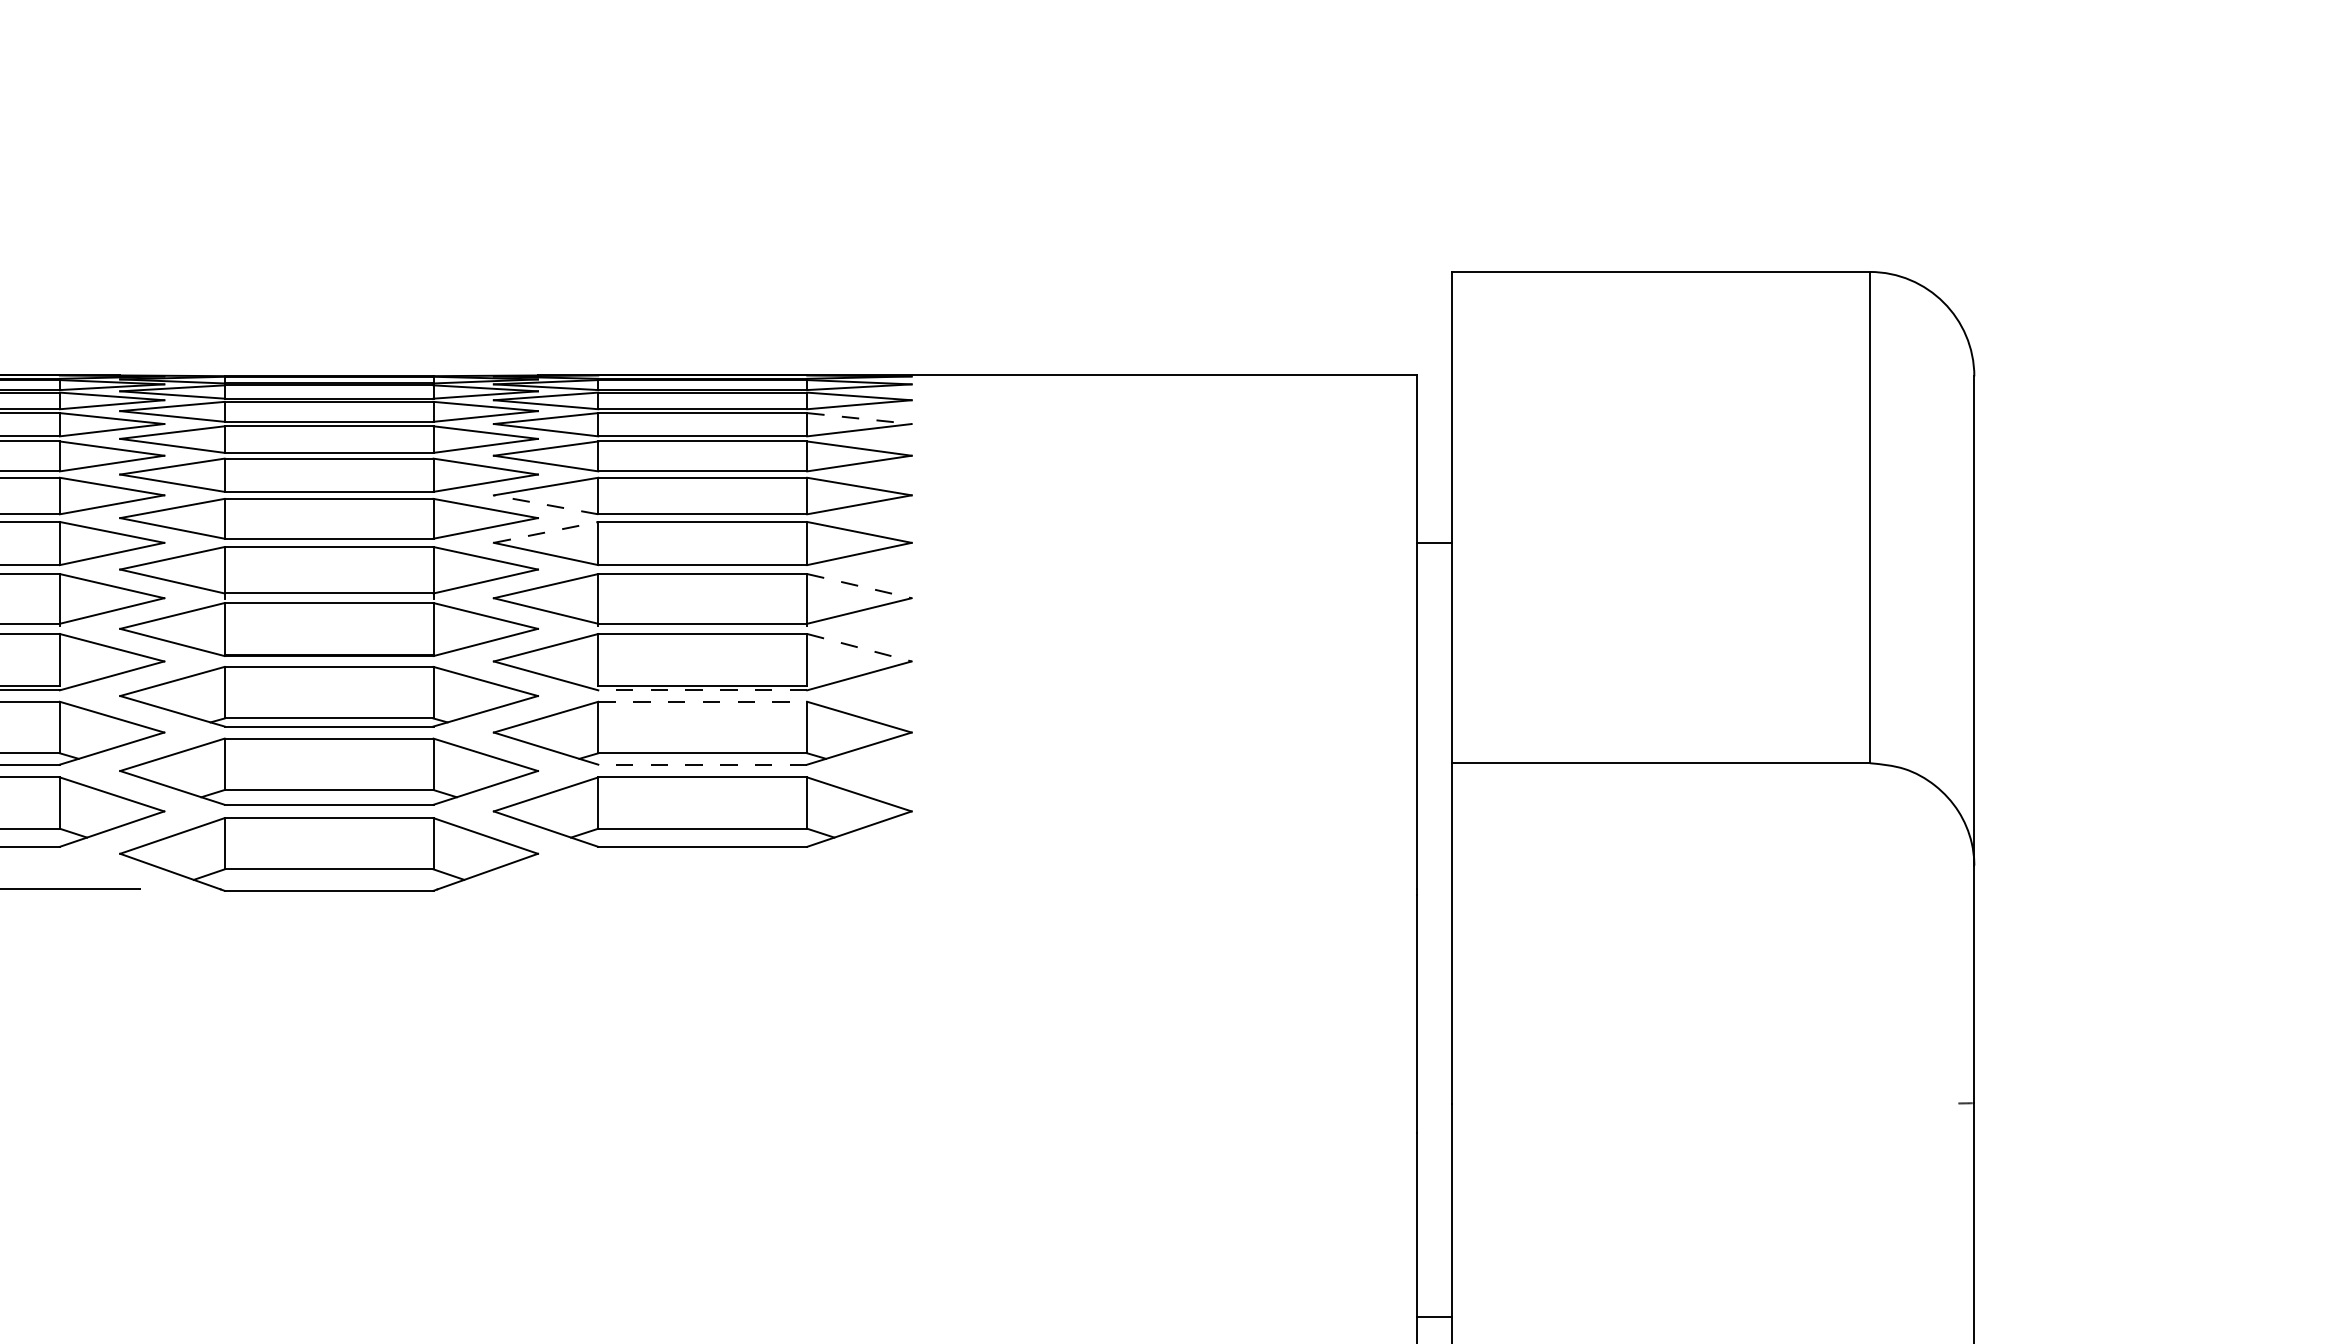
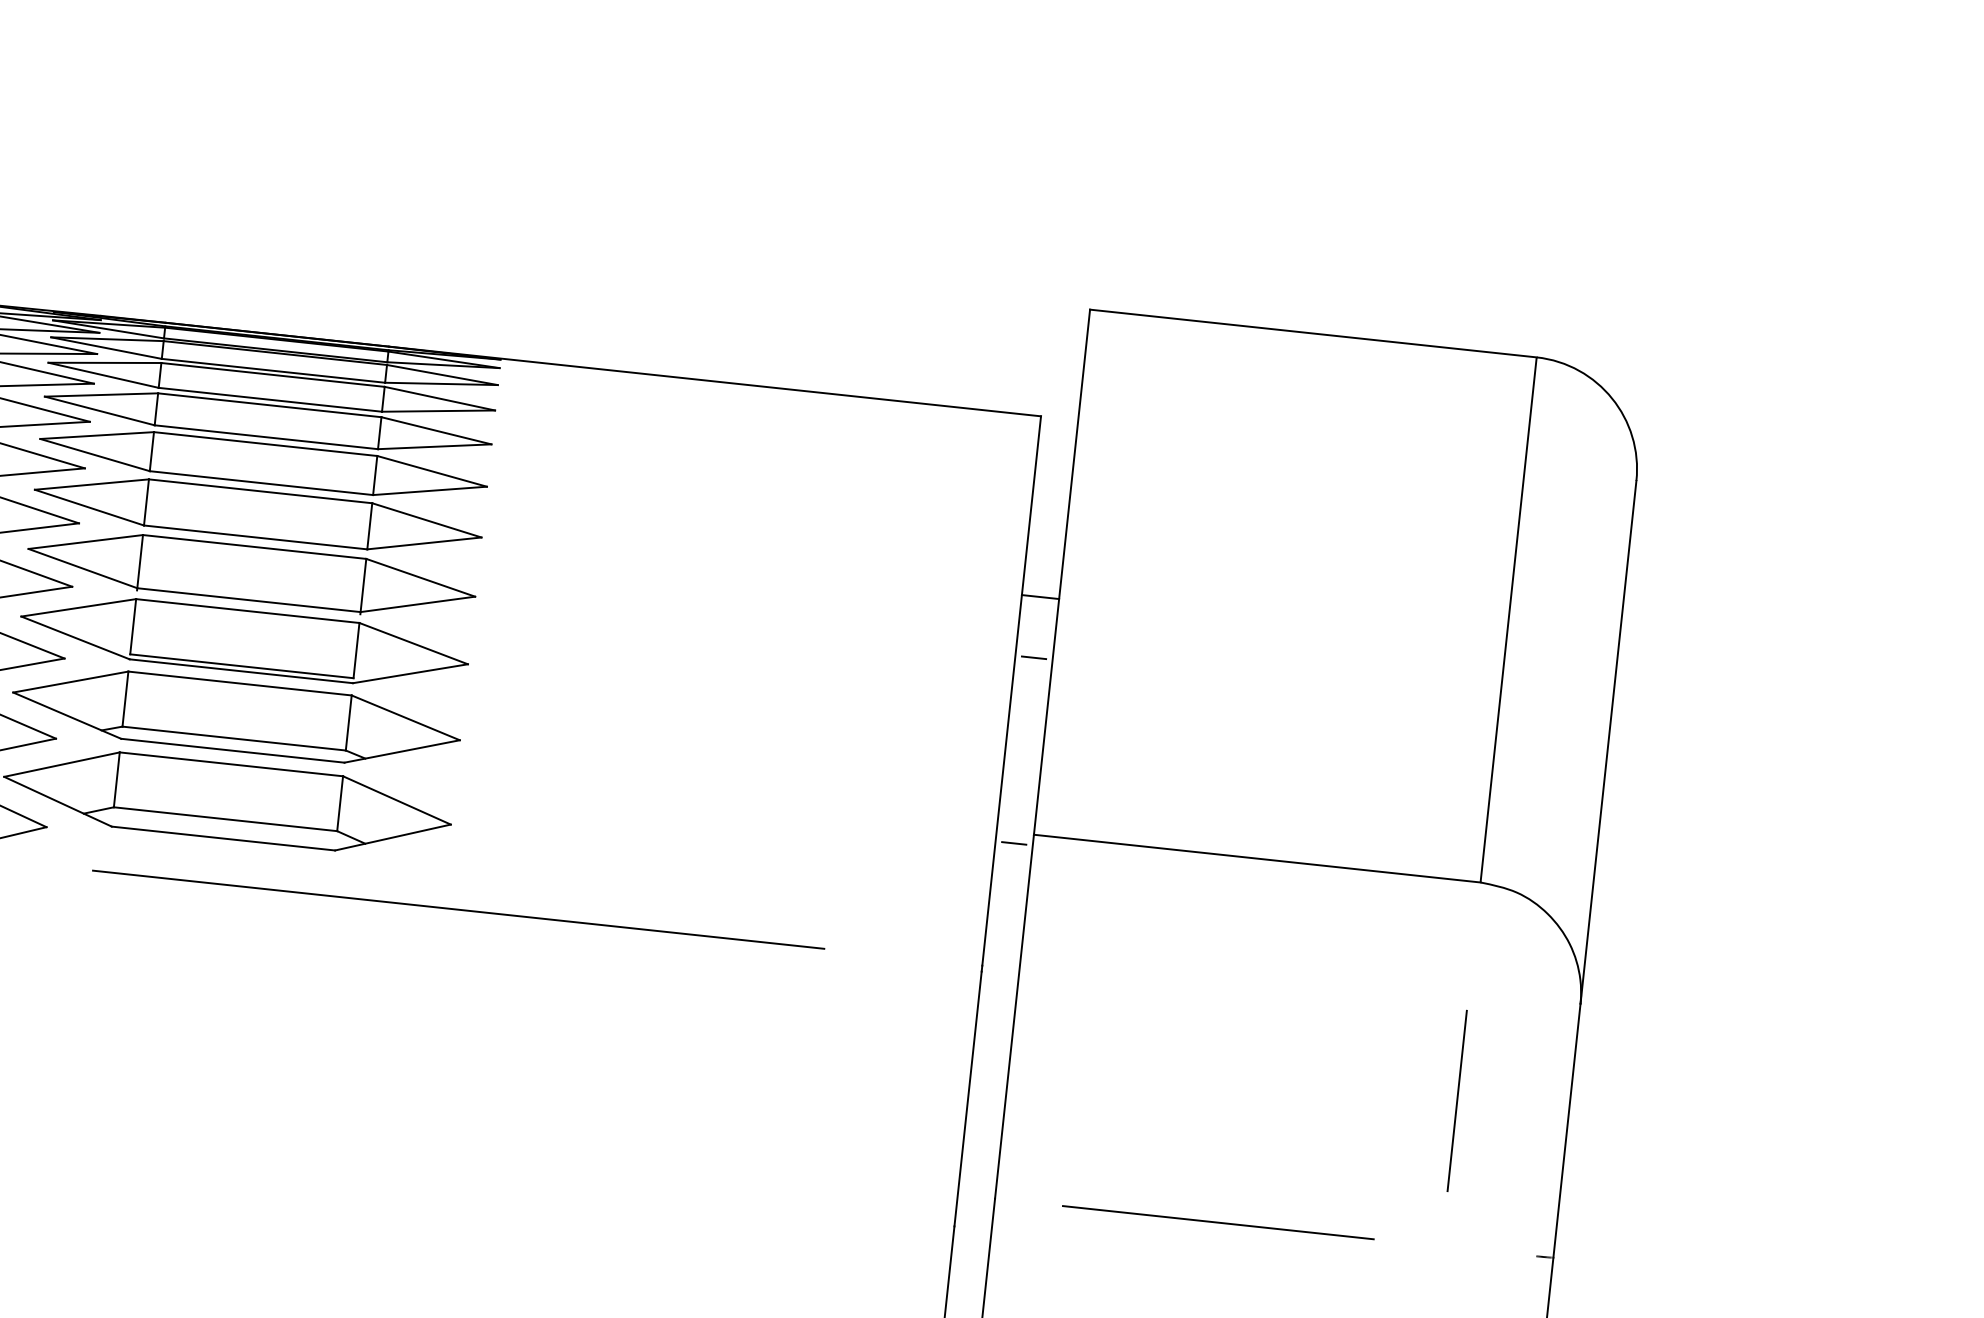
line: (859, 418) -> (439, 398), dashed -> solid
line: (545, 504) -> (94, 454), dashed -> solid
line: (546, 532) -> (92, 484), dashed -> solid
line: (859, 586) -> (420, 578), dashed -> solid
line: (1434, 599) -> (1033, 657), added
line: (859, 647) -> (413, 643), dashed -> solid
line: (702, 690) -> (241, 671), dashed -> solid
line: (703, 701) -> (240, 683), dashed -> solid
line: (702, 764) -> (232, 750), dashed -> solid
line: (1434, 773) -> (1014, 843), added
line: (927, 889) -> (458, 909), added
line: (1869, 967) -> (1456, 1100), added
line: (1660, 1103) -> (1217, 1222), added

